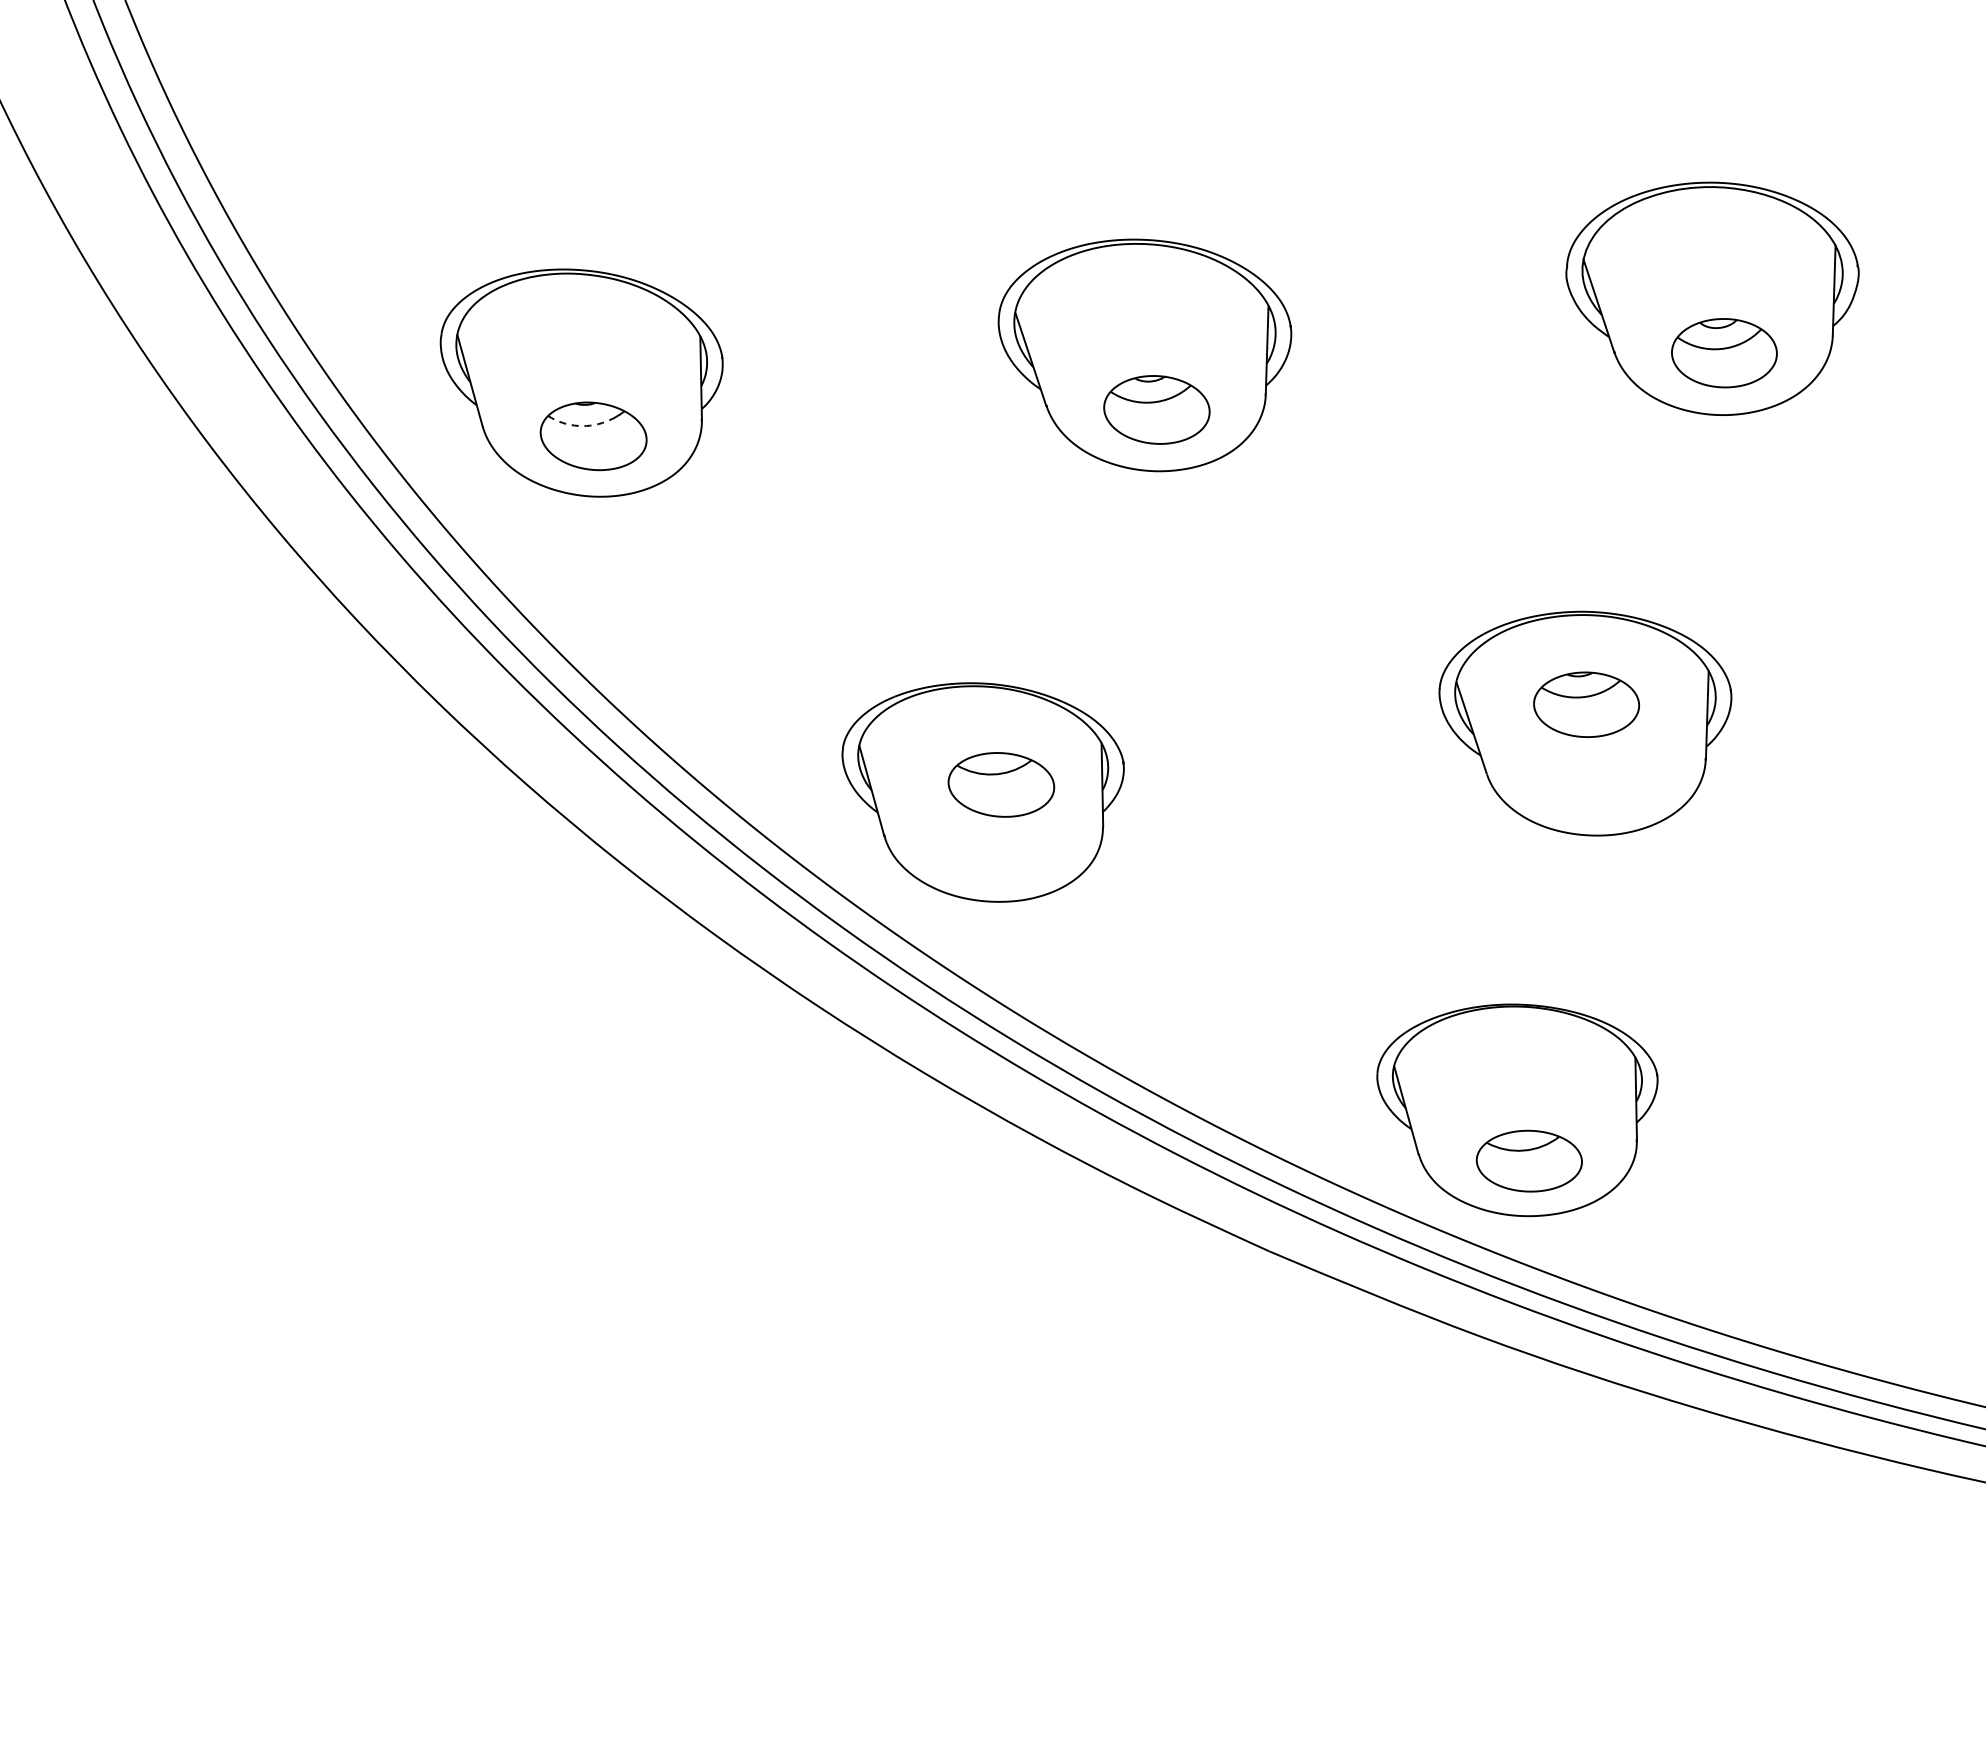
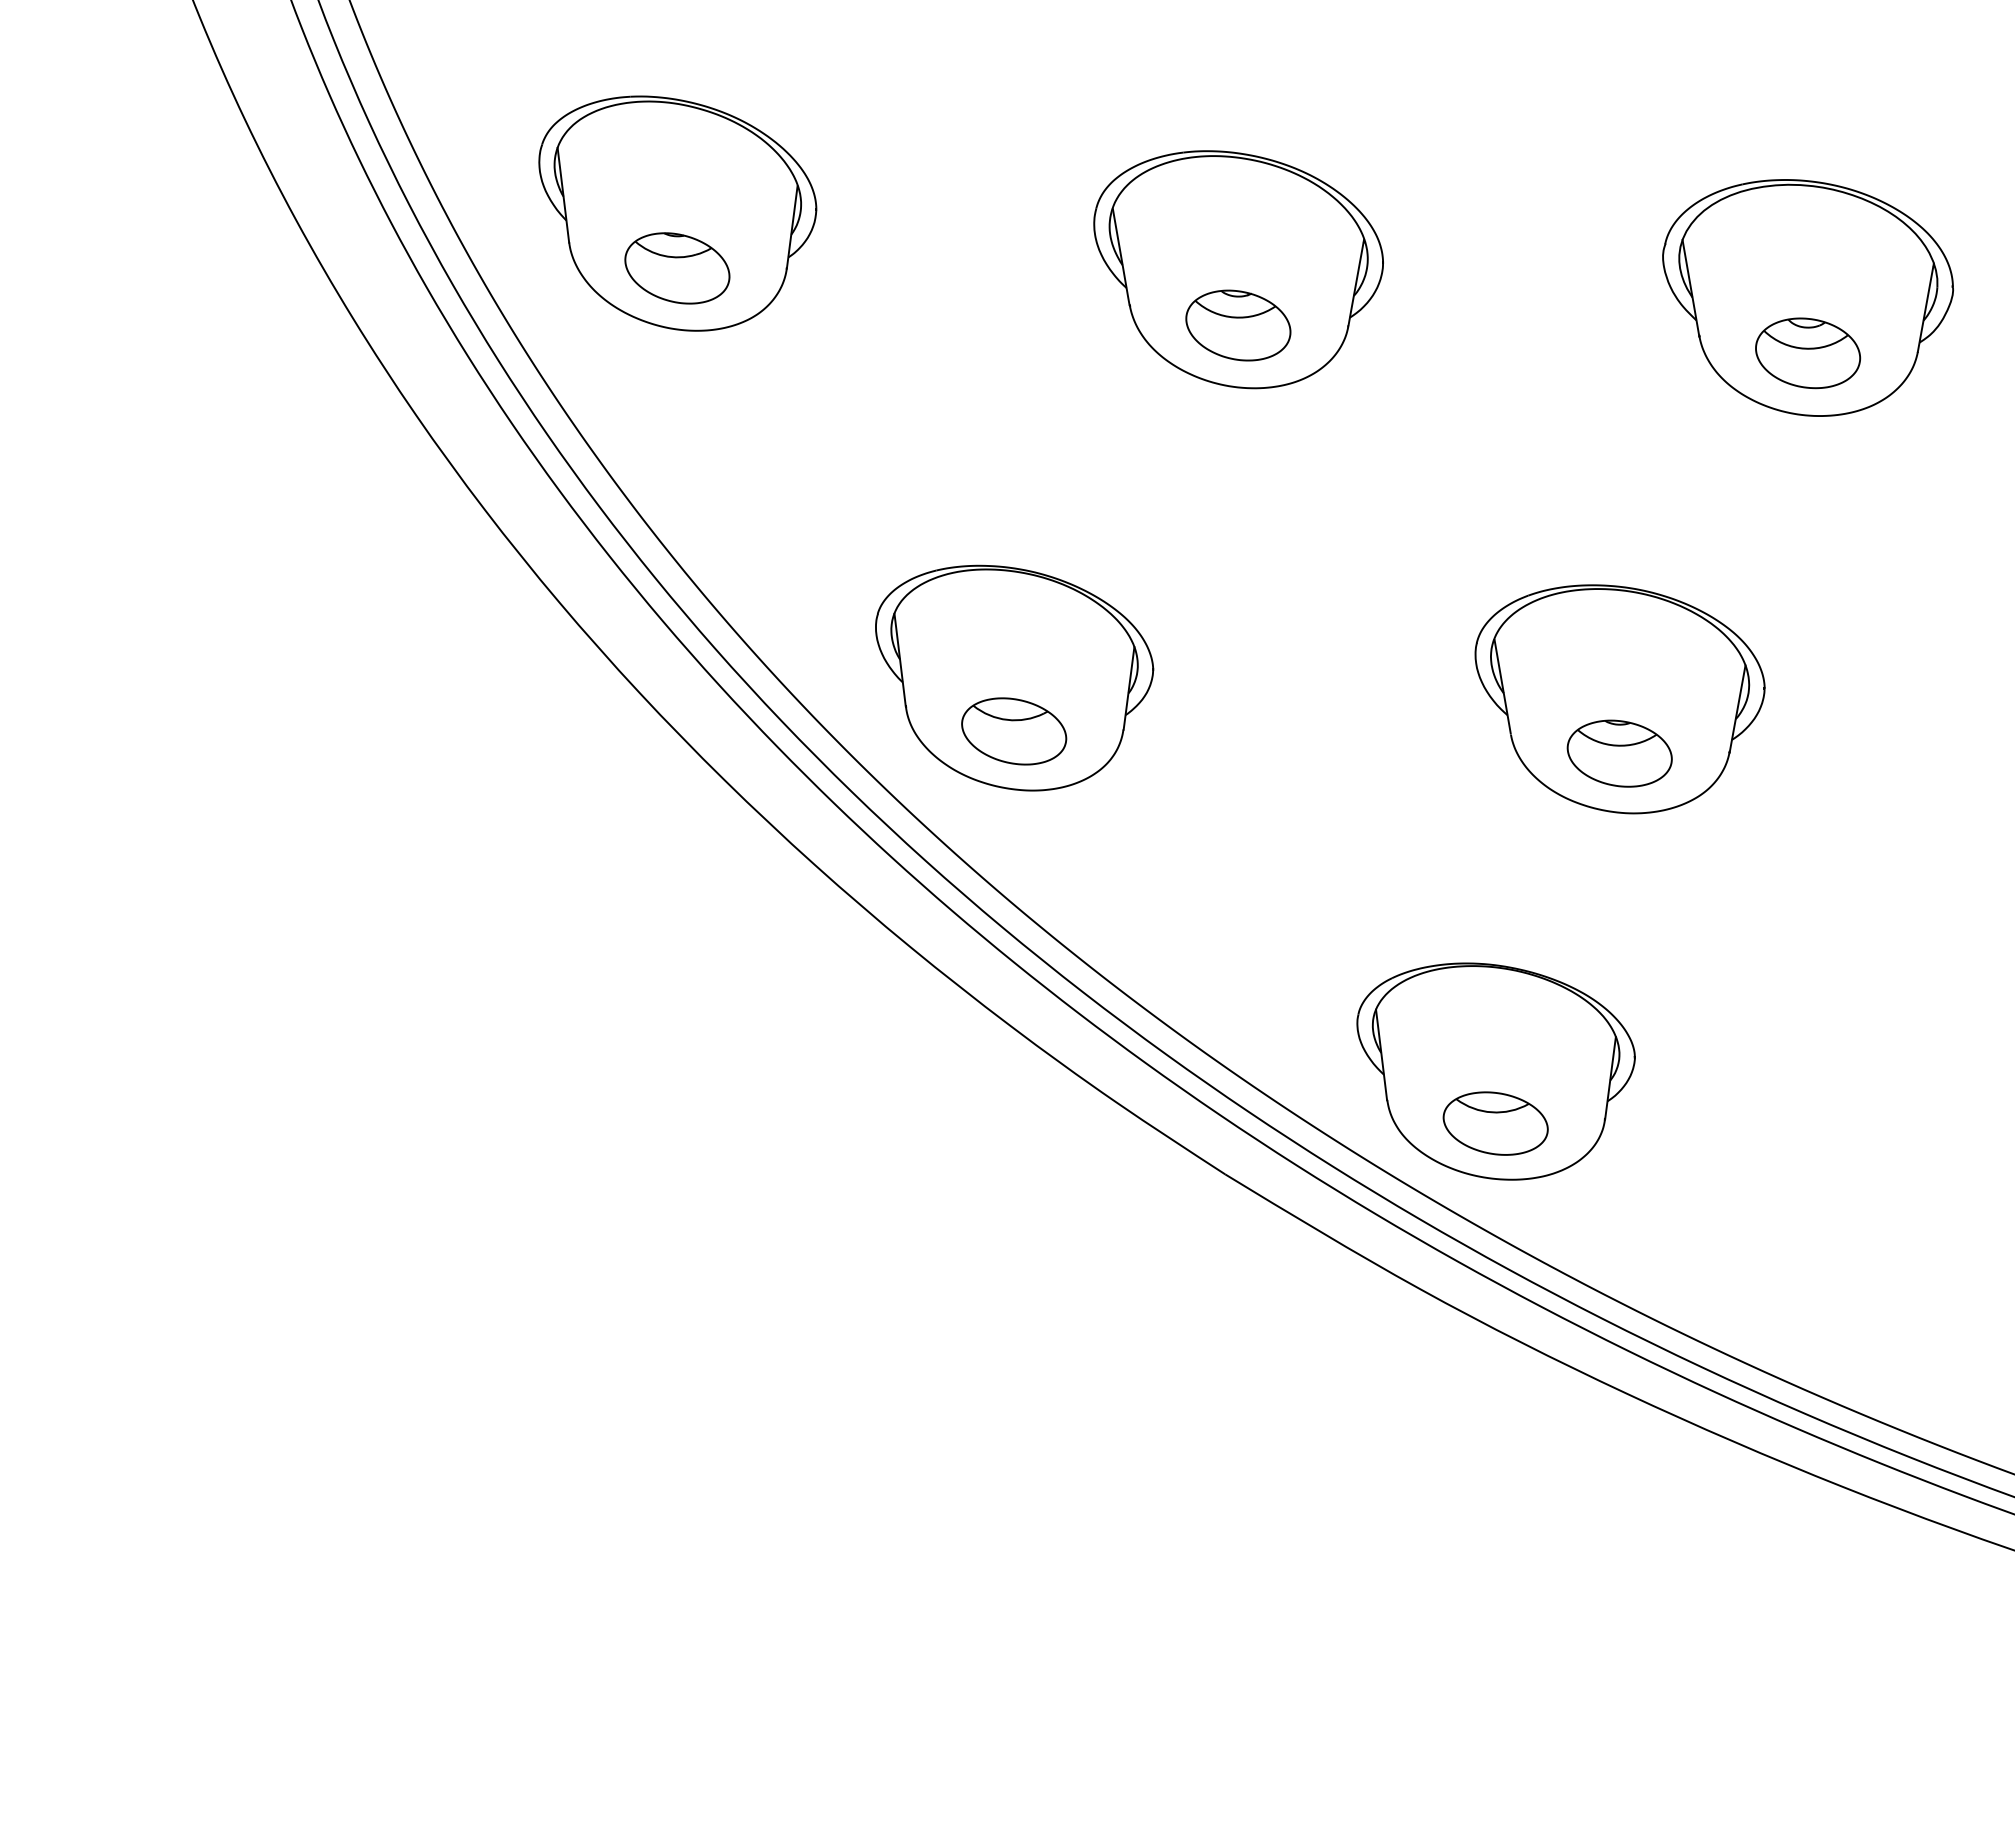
arc: (577, 425) -> (663, 255), dashed -> solid
part: (1586, 704) -> (1619, 753), moved
part: (1001, 784) -> (1014, 731), moved

